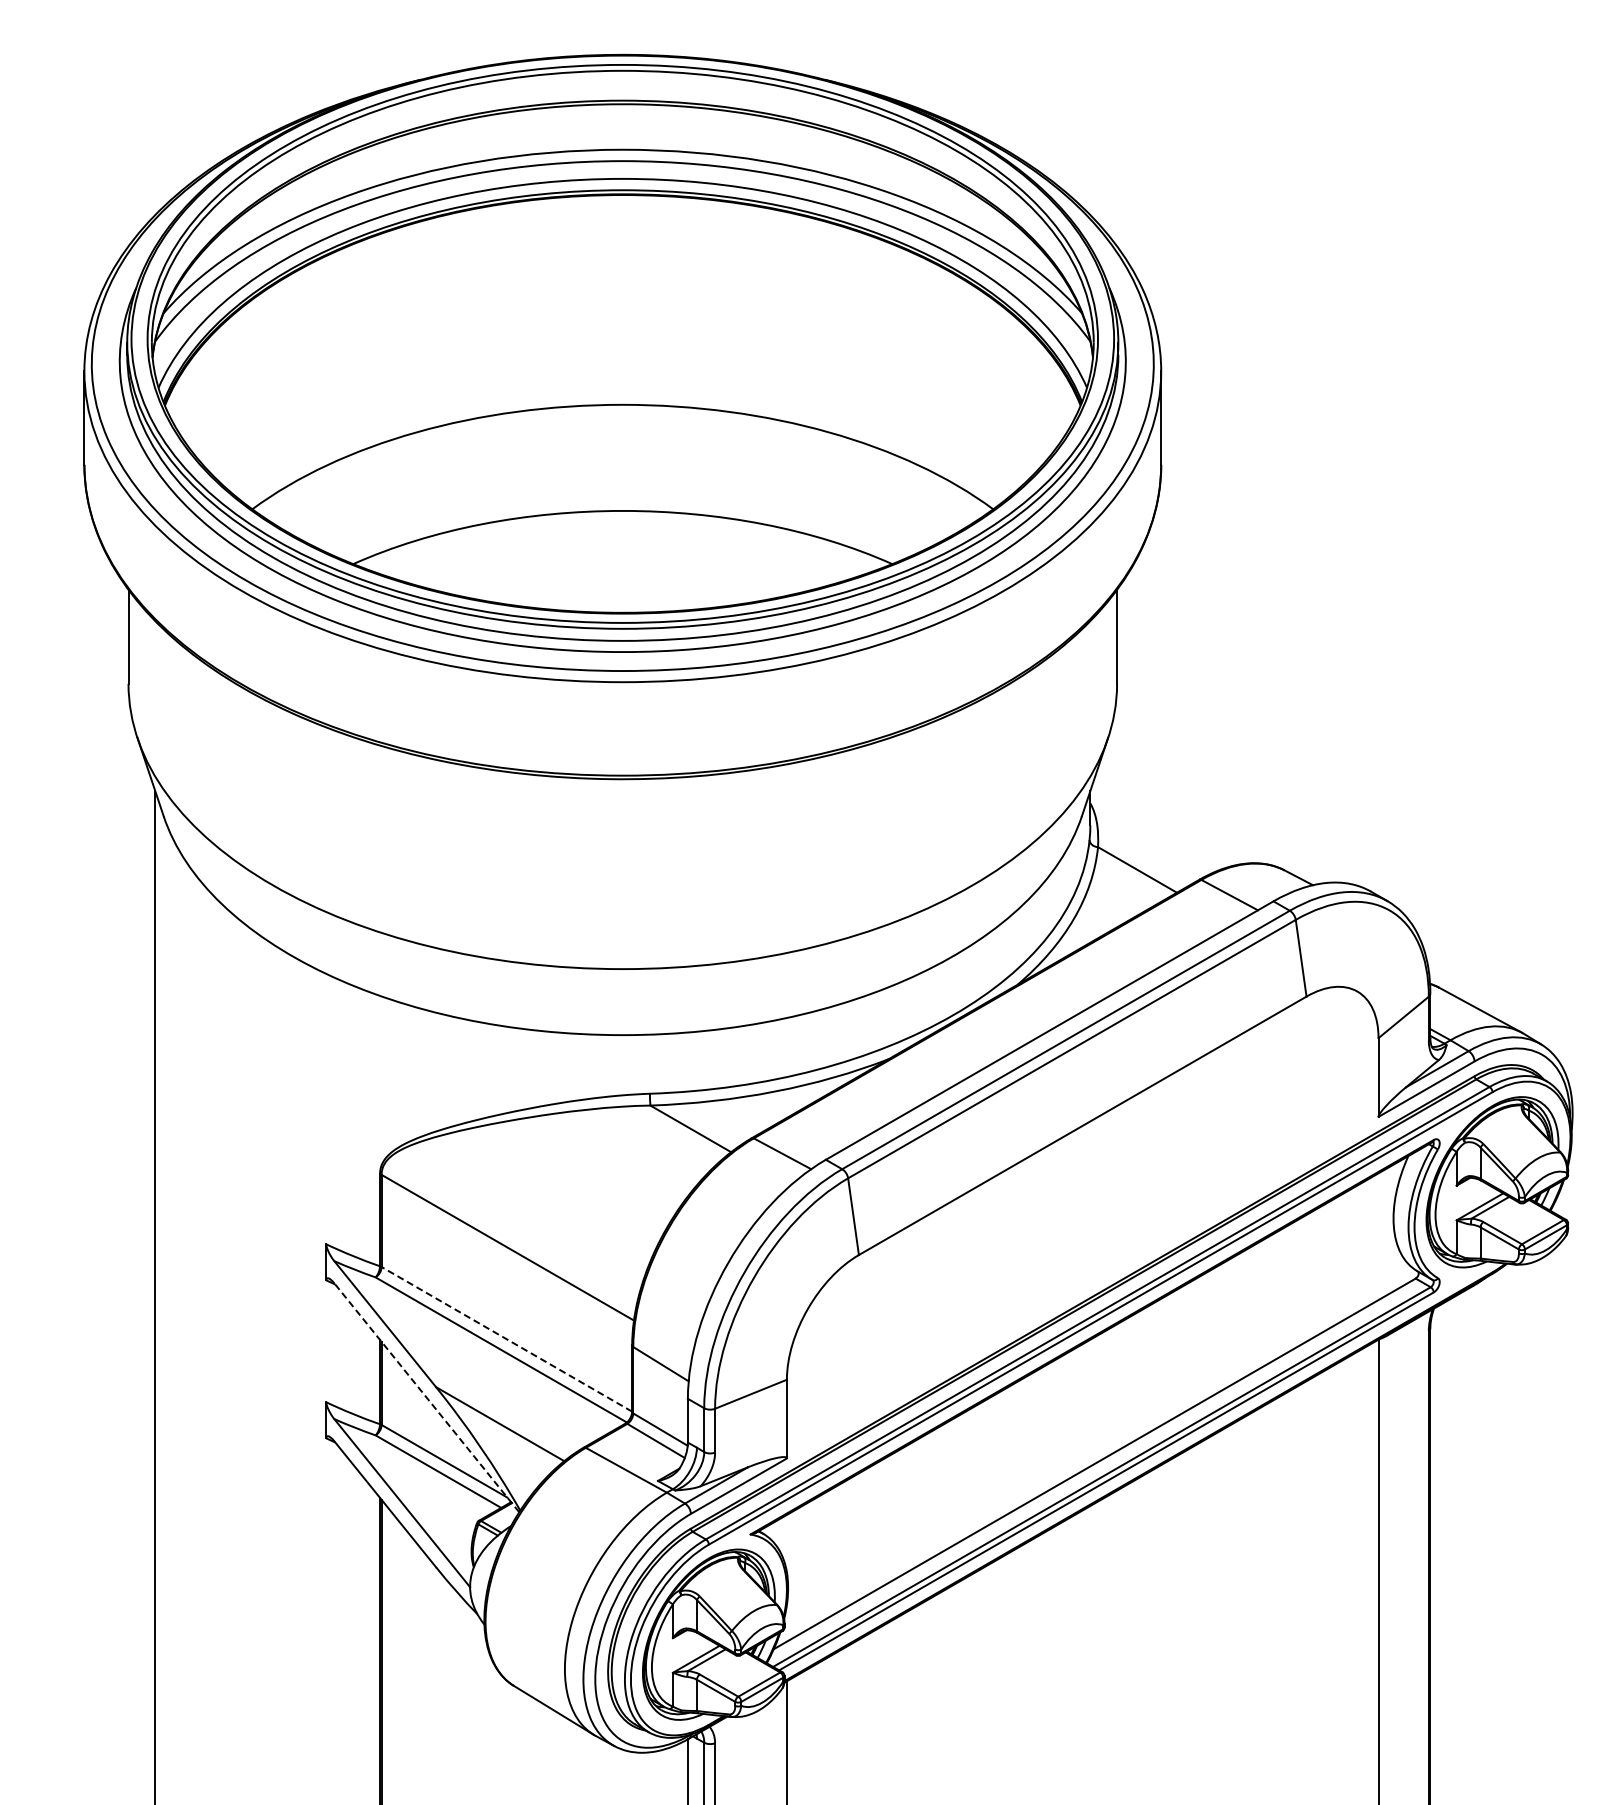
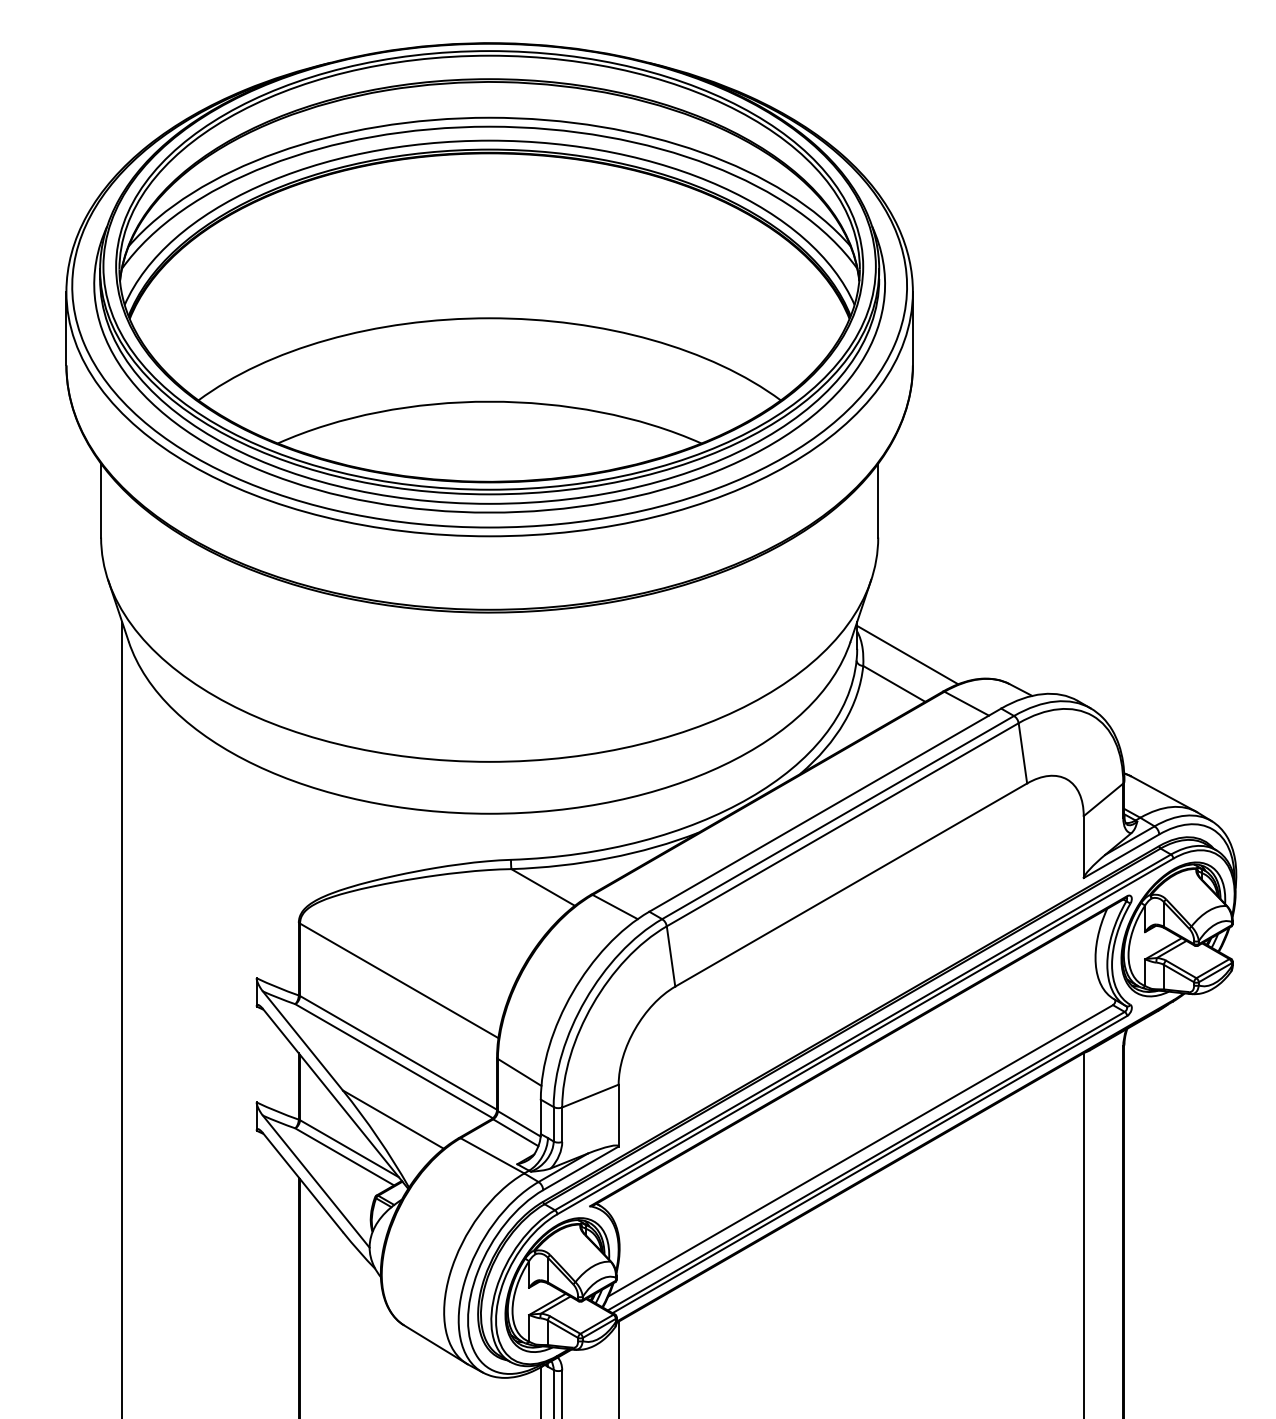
line: (1154, 833) -> (907, 655), added
line: (506, 1339) -> (398, 1053), dashed -> solid
line: (426, 1397) -> (335, 1098), dashed -> solid

